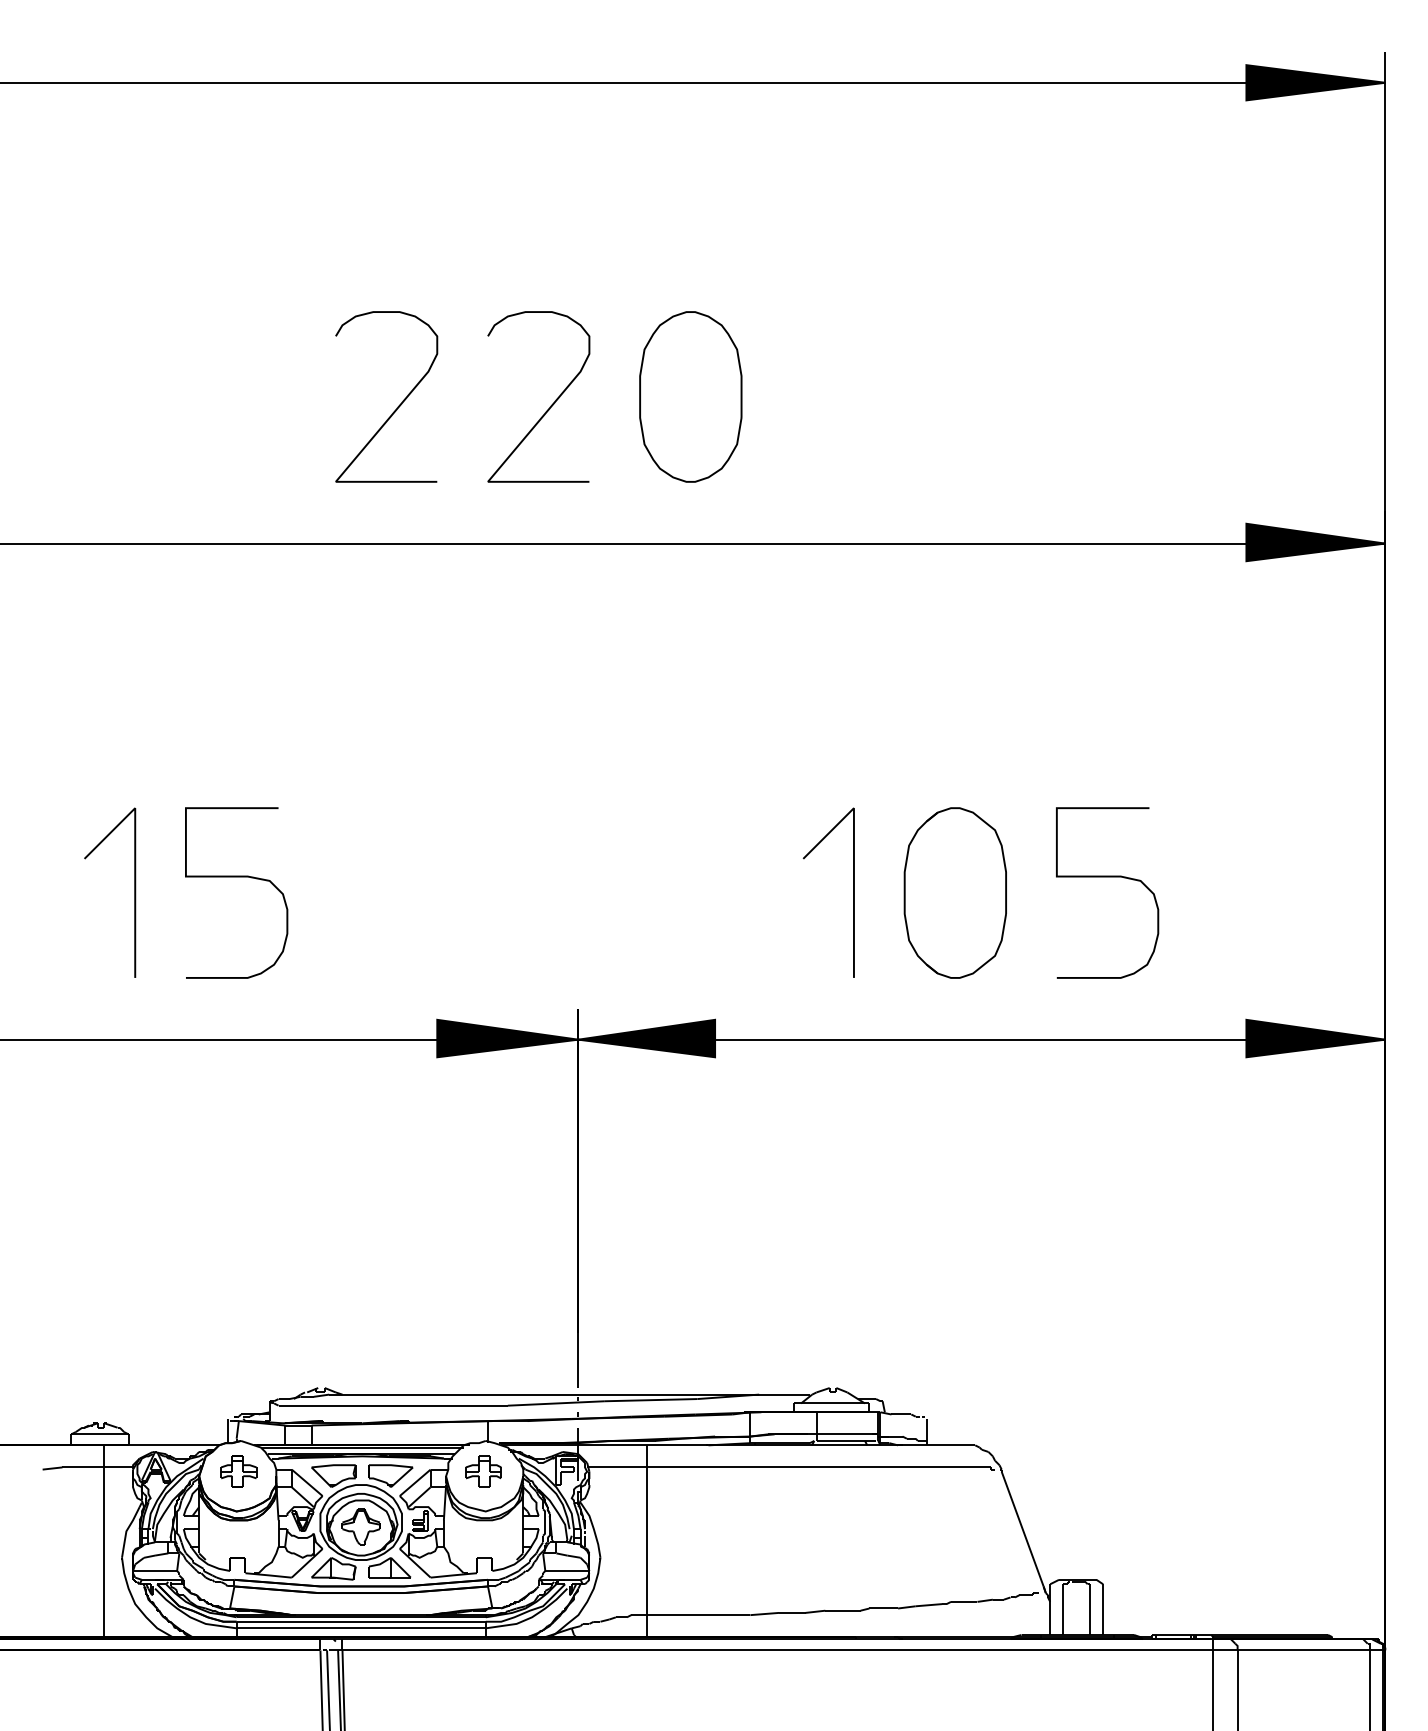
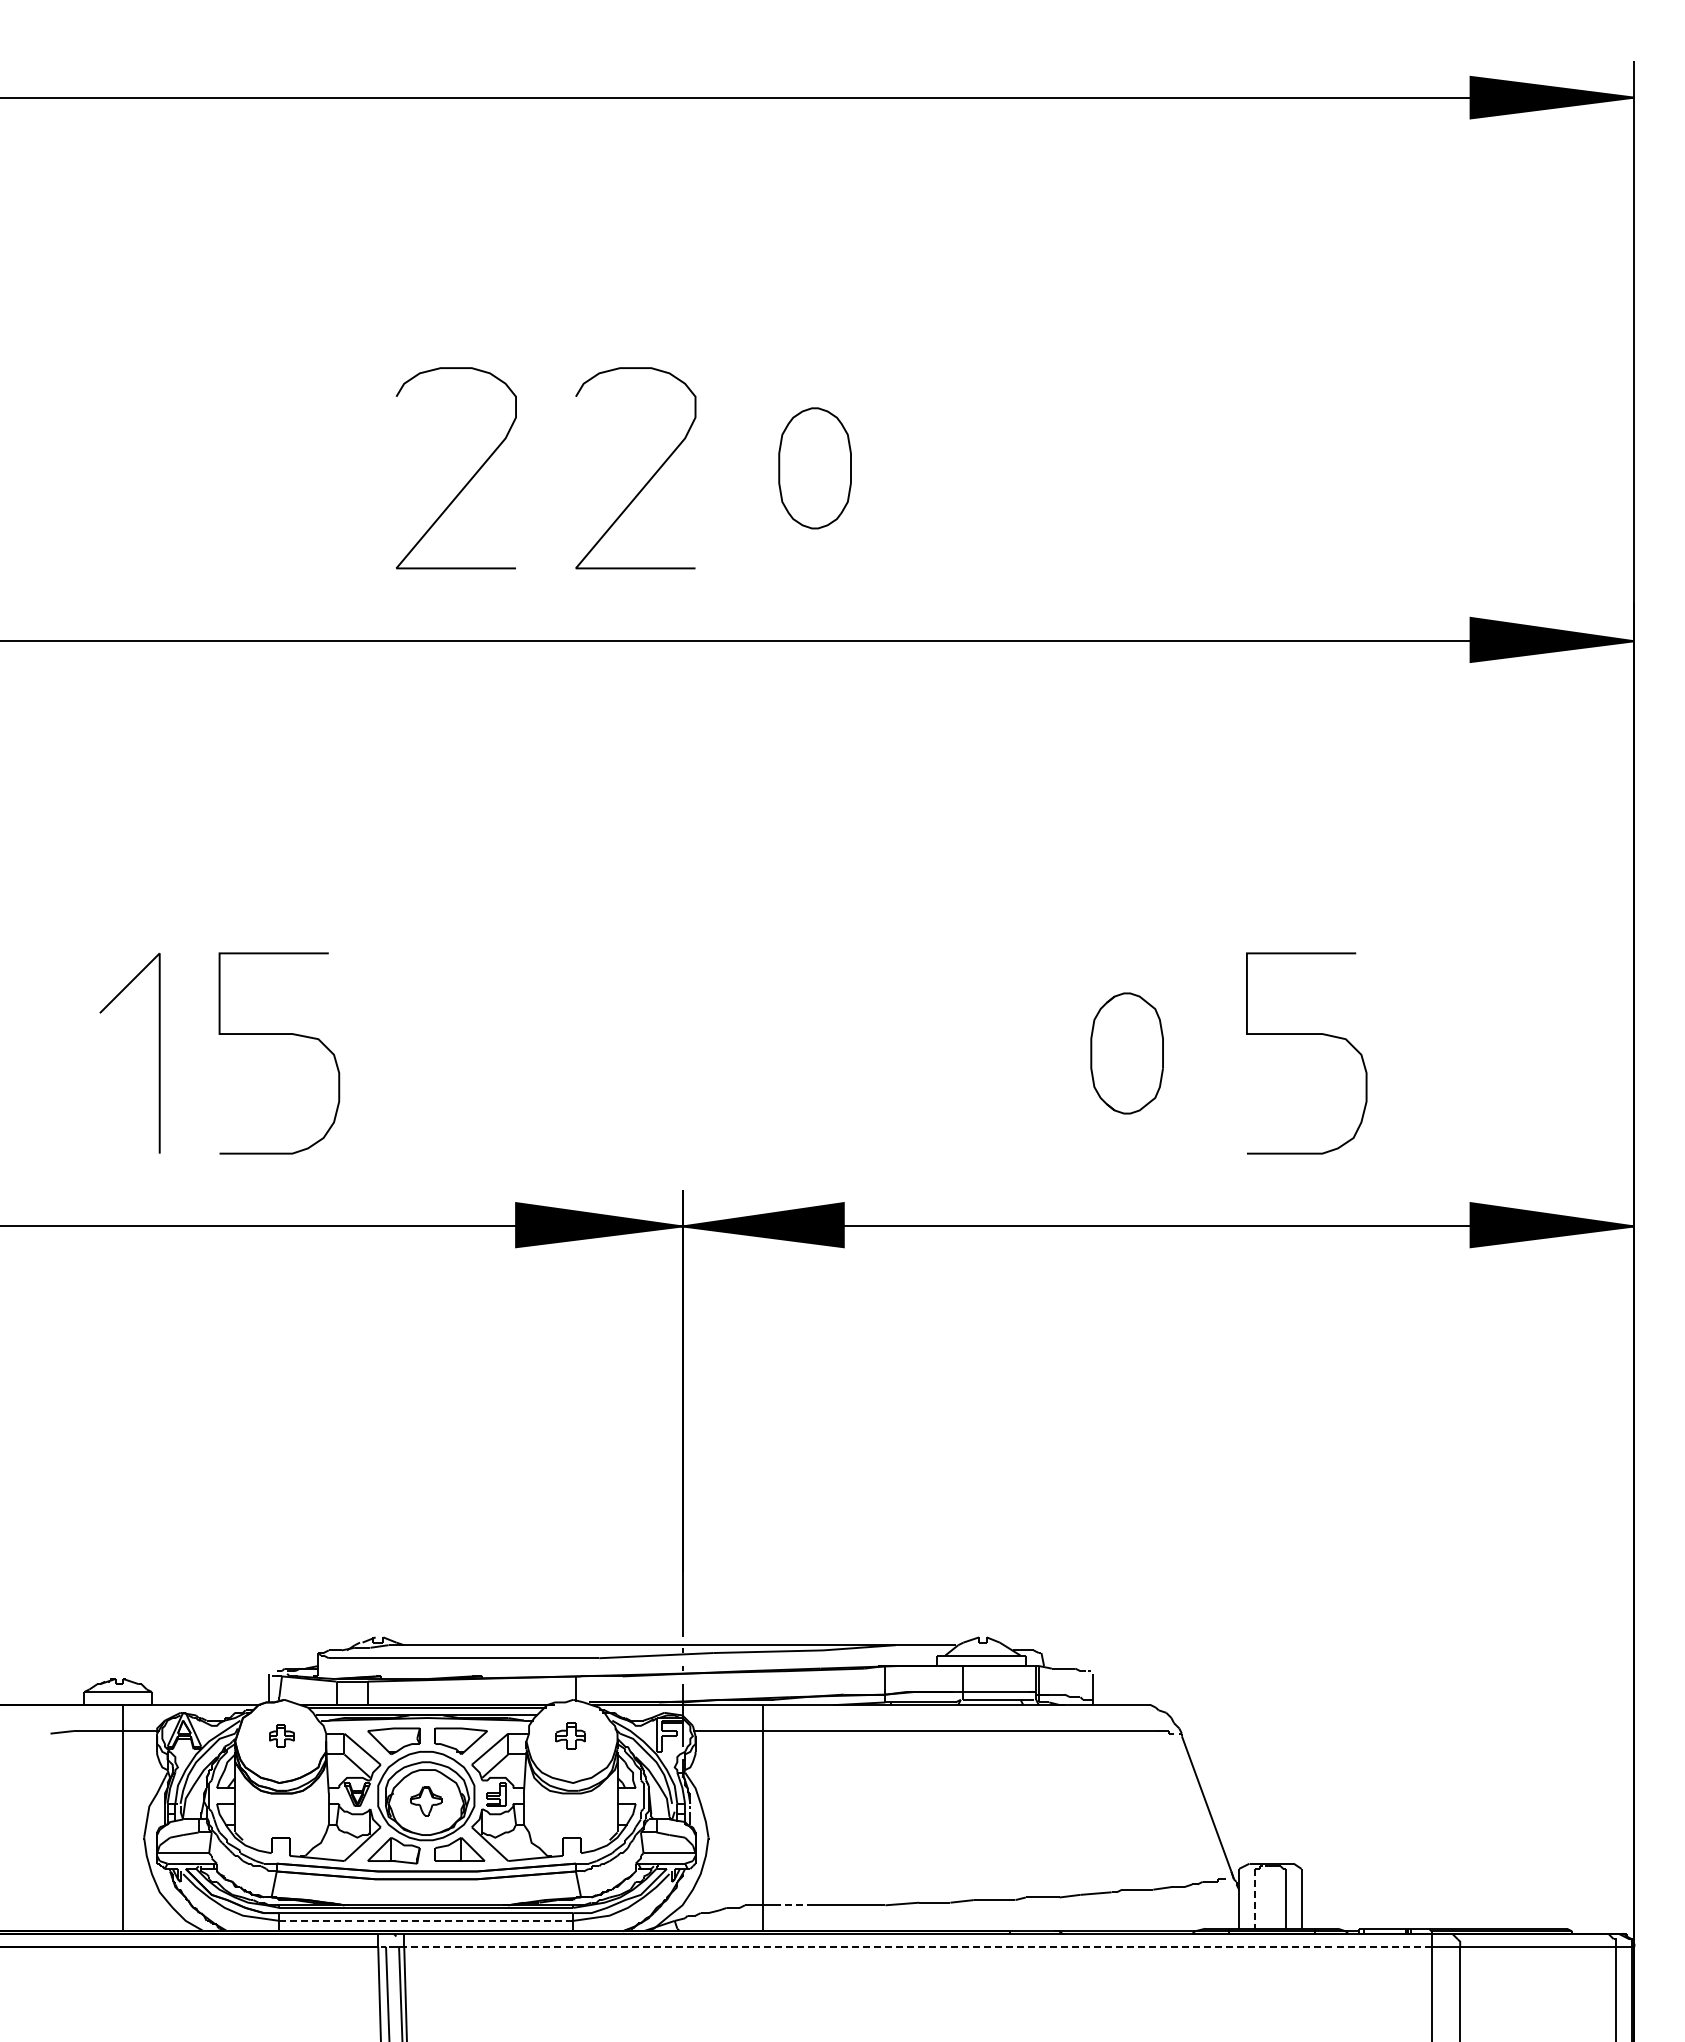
part: (690, 397) -> (814, 468), size x0.6
line: (853, 893) -> (1006, 1053), removed
part: (954, 893) -> (1126, 1053), size x0.6
part: (238, 1471) -> (281, 1735), size x0.6
part: (483, 1471) -> (570, 1735), size x0.7
part: (360, 1526) -> (425, 1800), size x0.7
line: (1063, 1609) -> (1254, 1898), solid -> dashed
line: (672, 1615) -> (793, 1905), solid -> dashed
line: (361, 1628) -> (426, 1920), solid -> dashed
line: (777, 1650) -> (917, 1946), solid -> dashed

